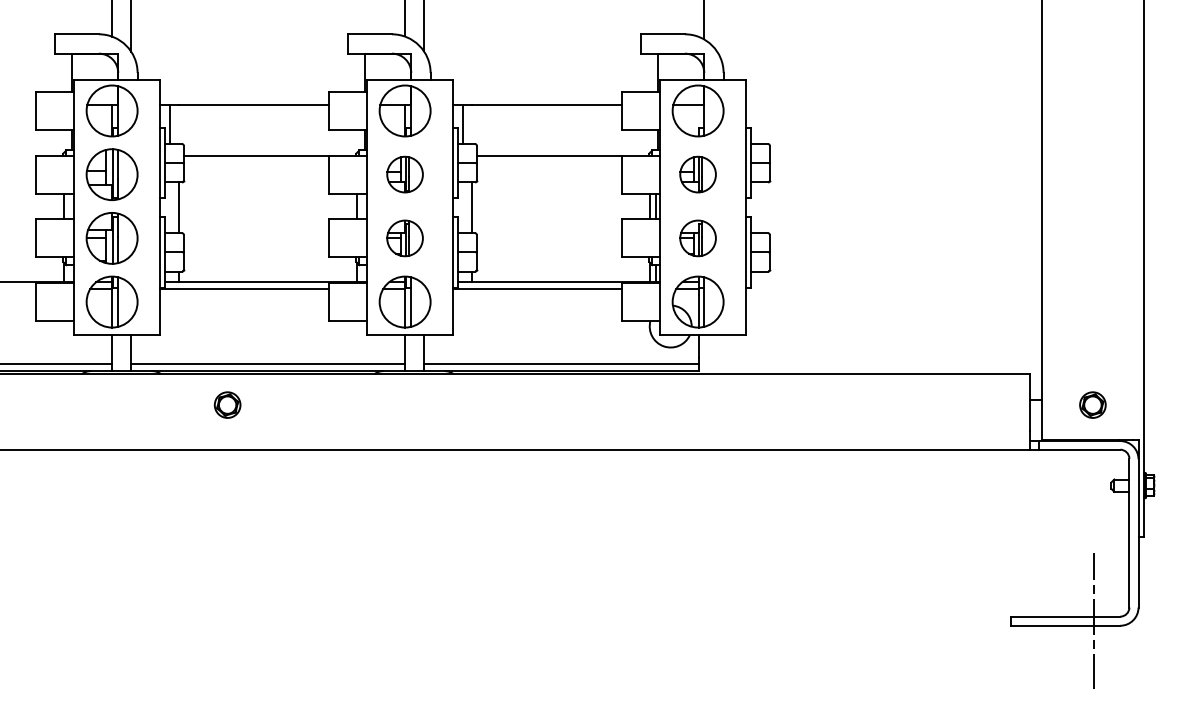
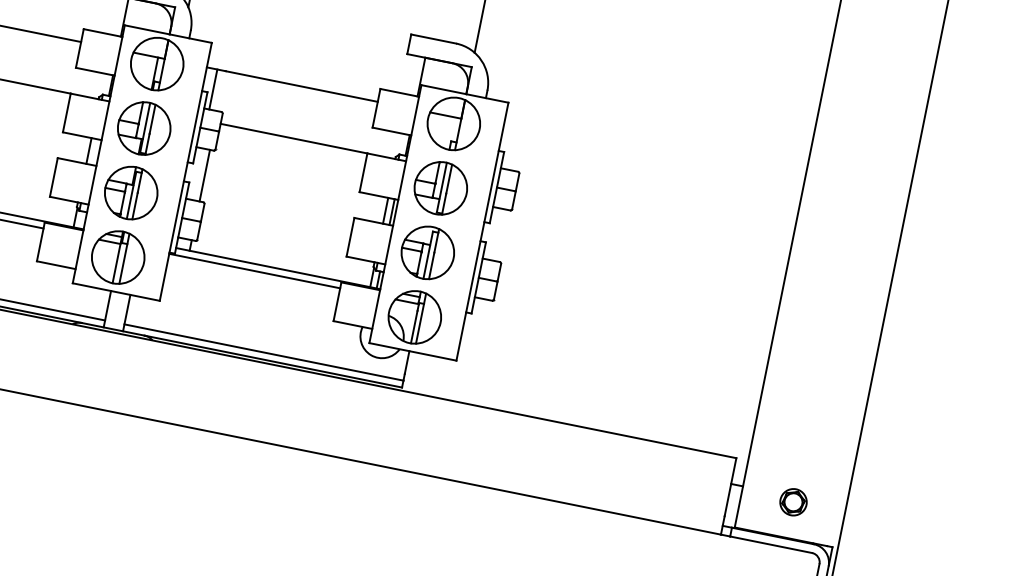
part: (404, 174) -> (143, 128), size x1.43
part: (697, 174) -> (440, 188), size x1.43
part: (404, 238) -> (130, 193), size x1.43
part: (697, 238) -> (427, 252), size x1.43

